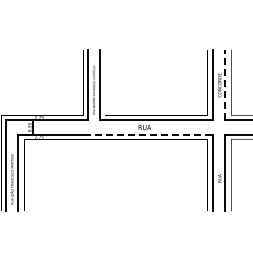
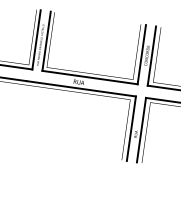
line: (225, 84) -> (152, 55), dashed -> solid
line: (148, 134) -> (81, 88), dashed -> solid

